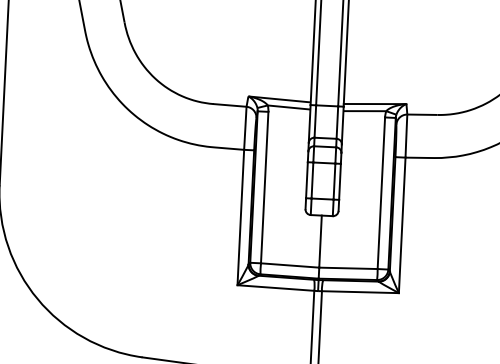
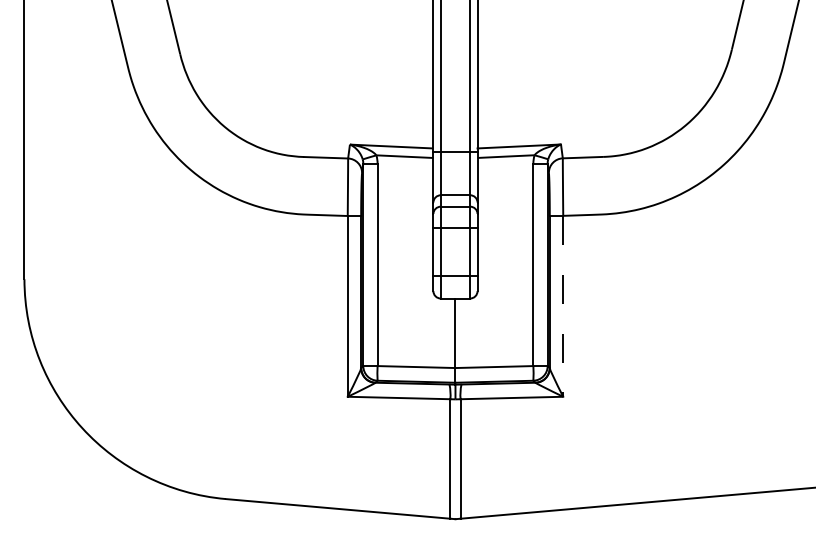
line: (402, 225) -> (563, 306), solid -> dashed

